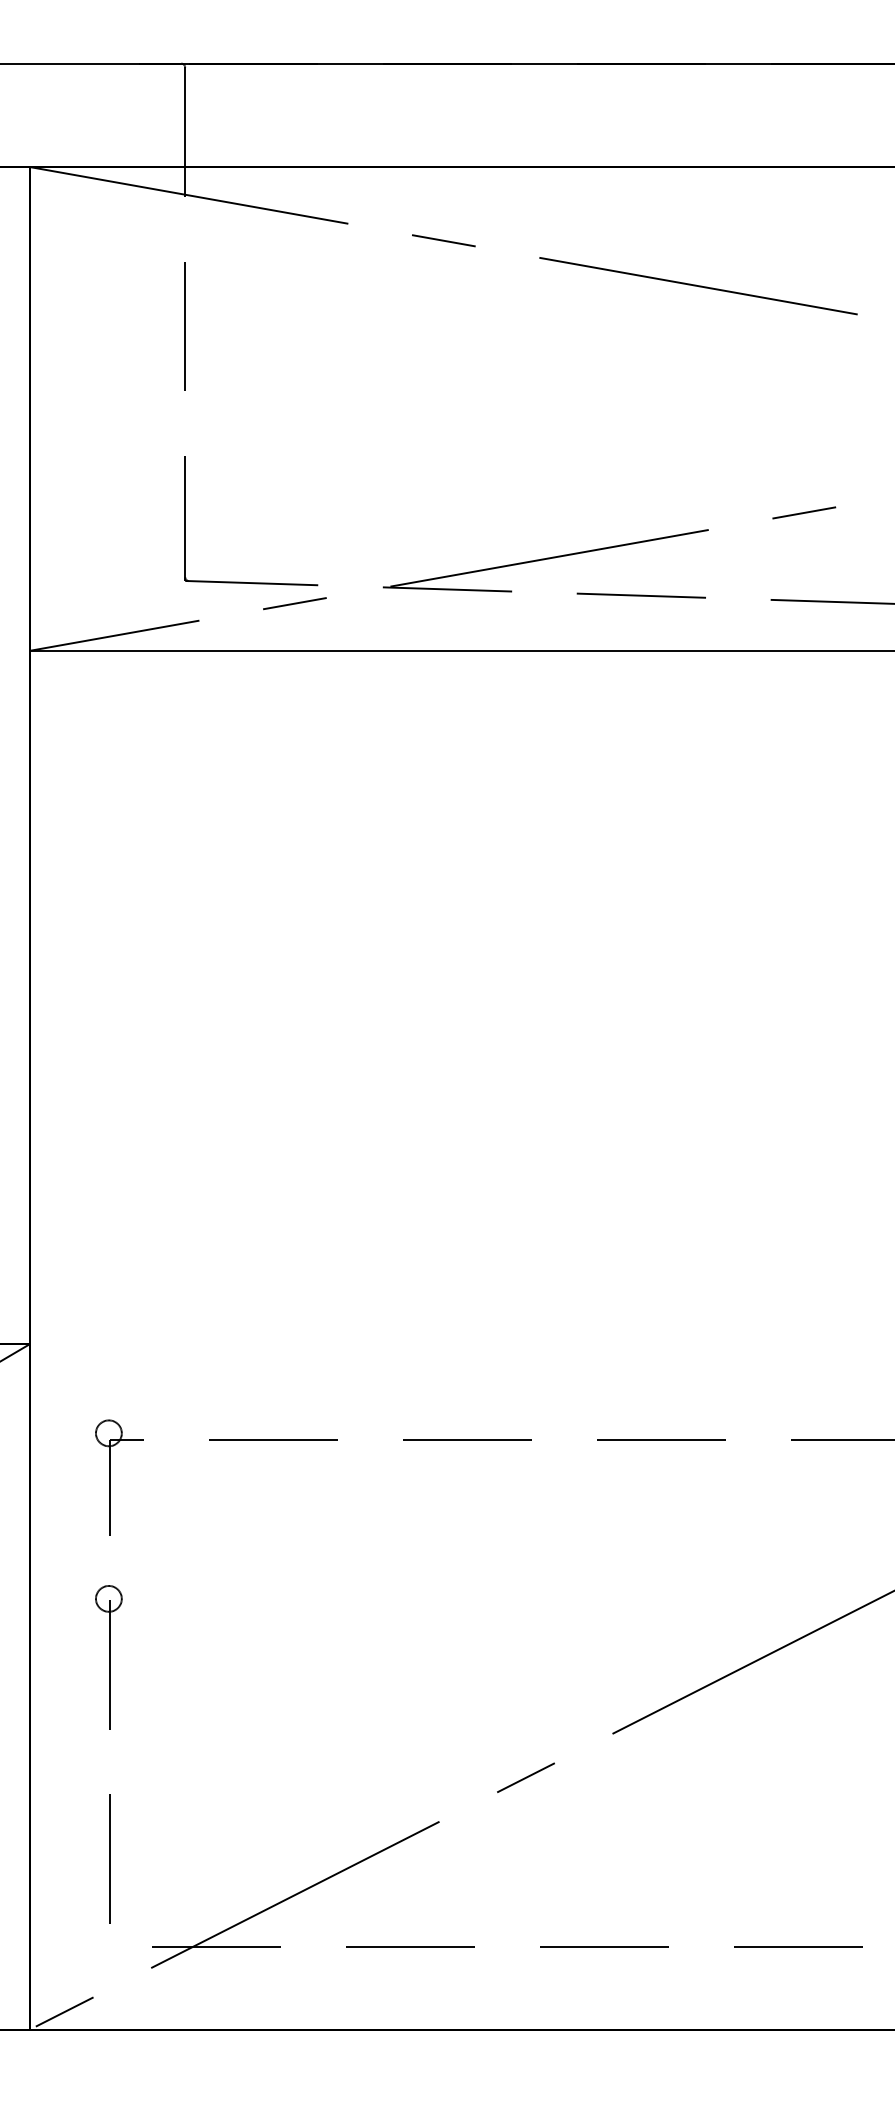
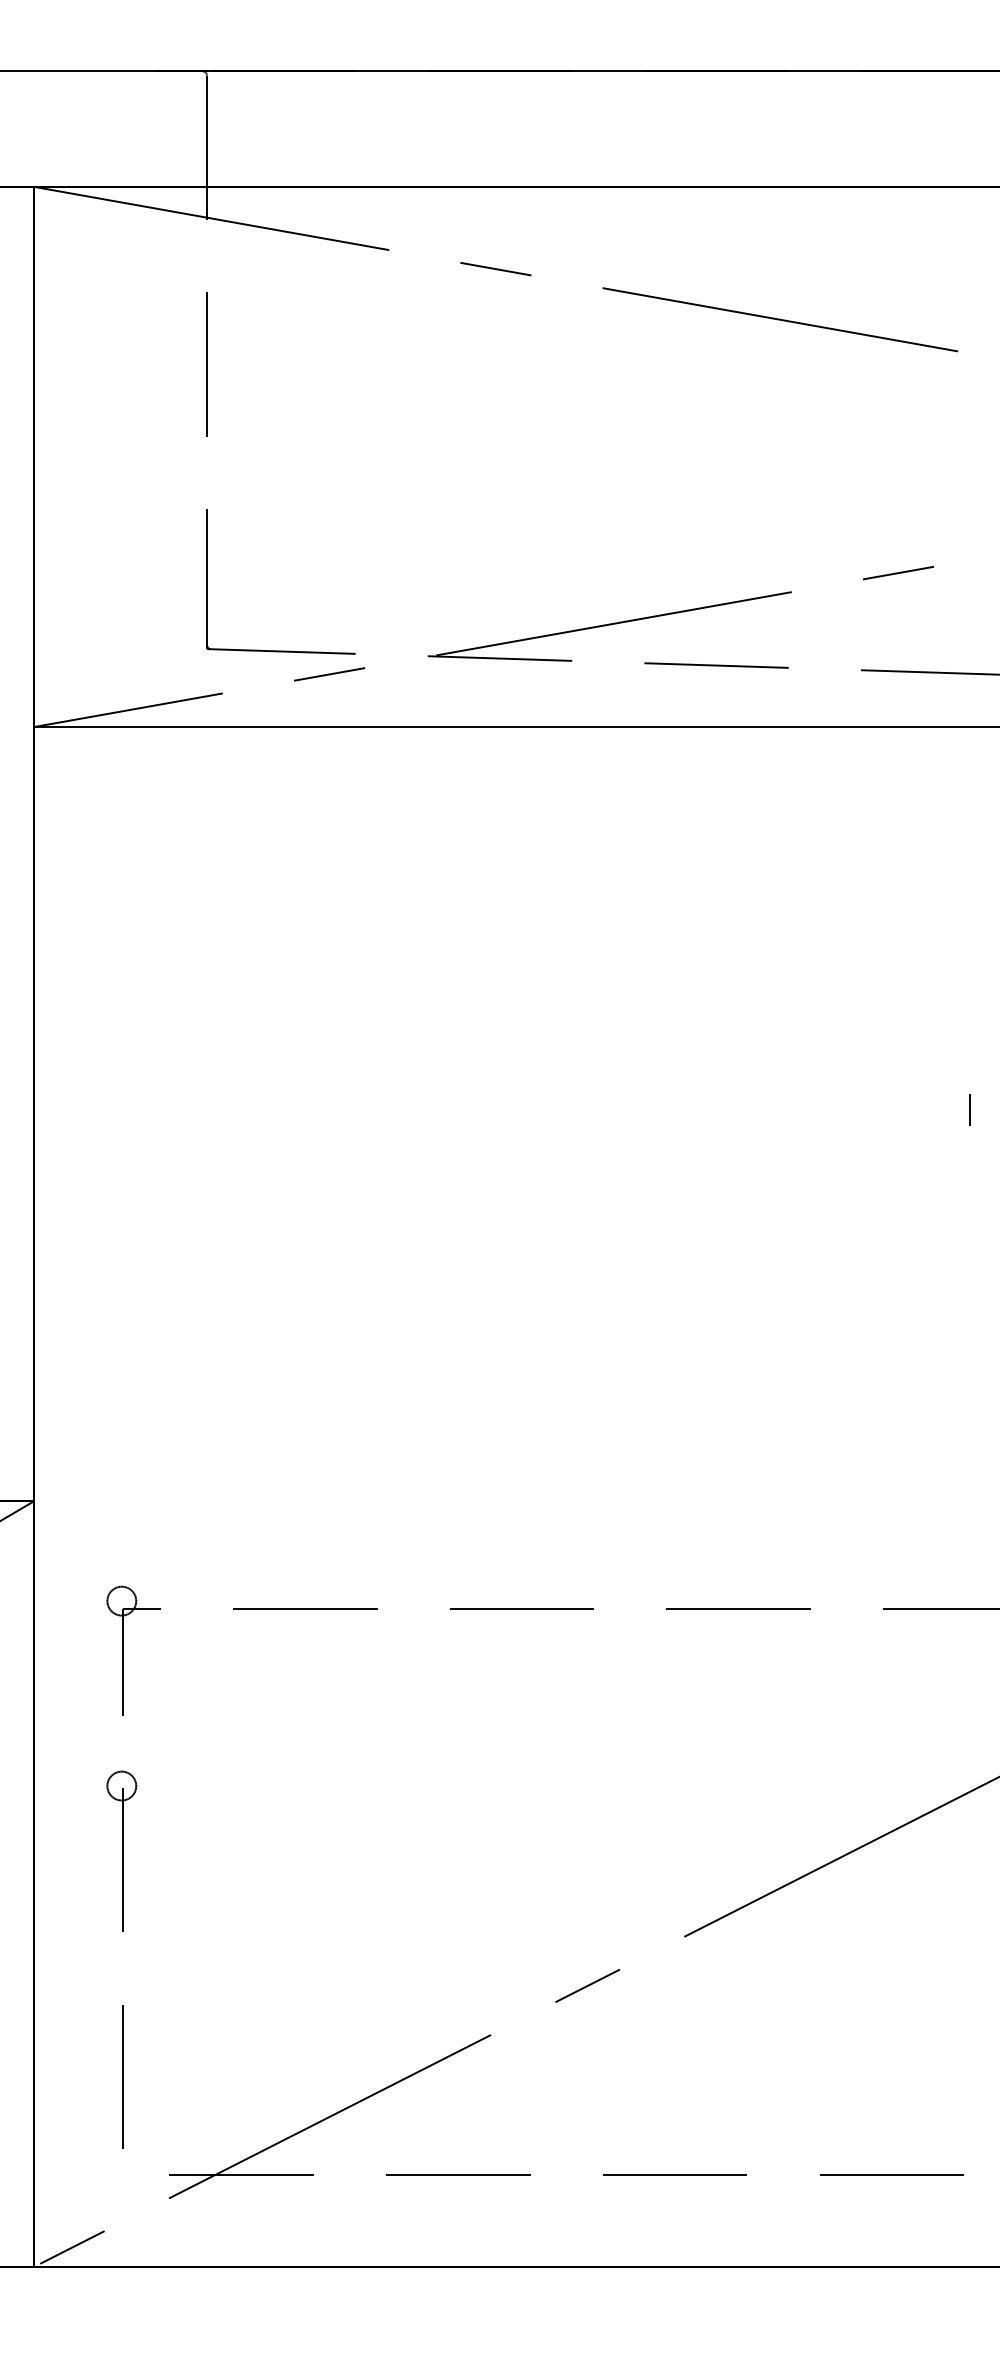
line: (867, 994) -> (969, 1110), added

